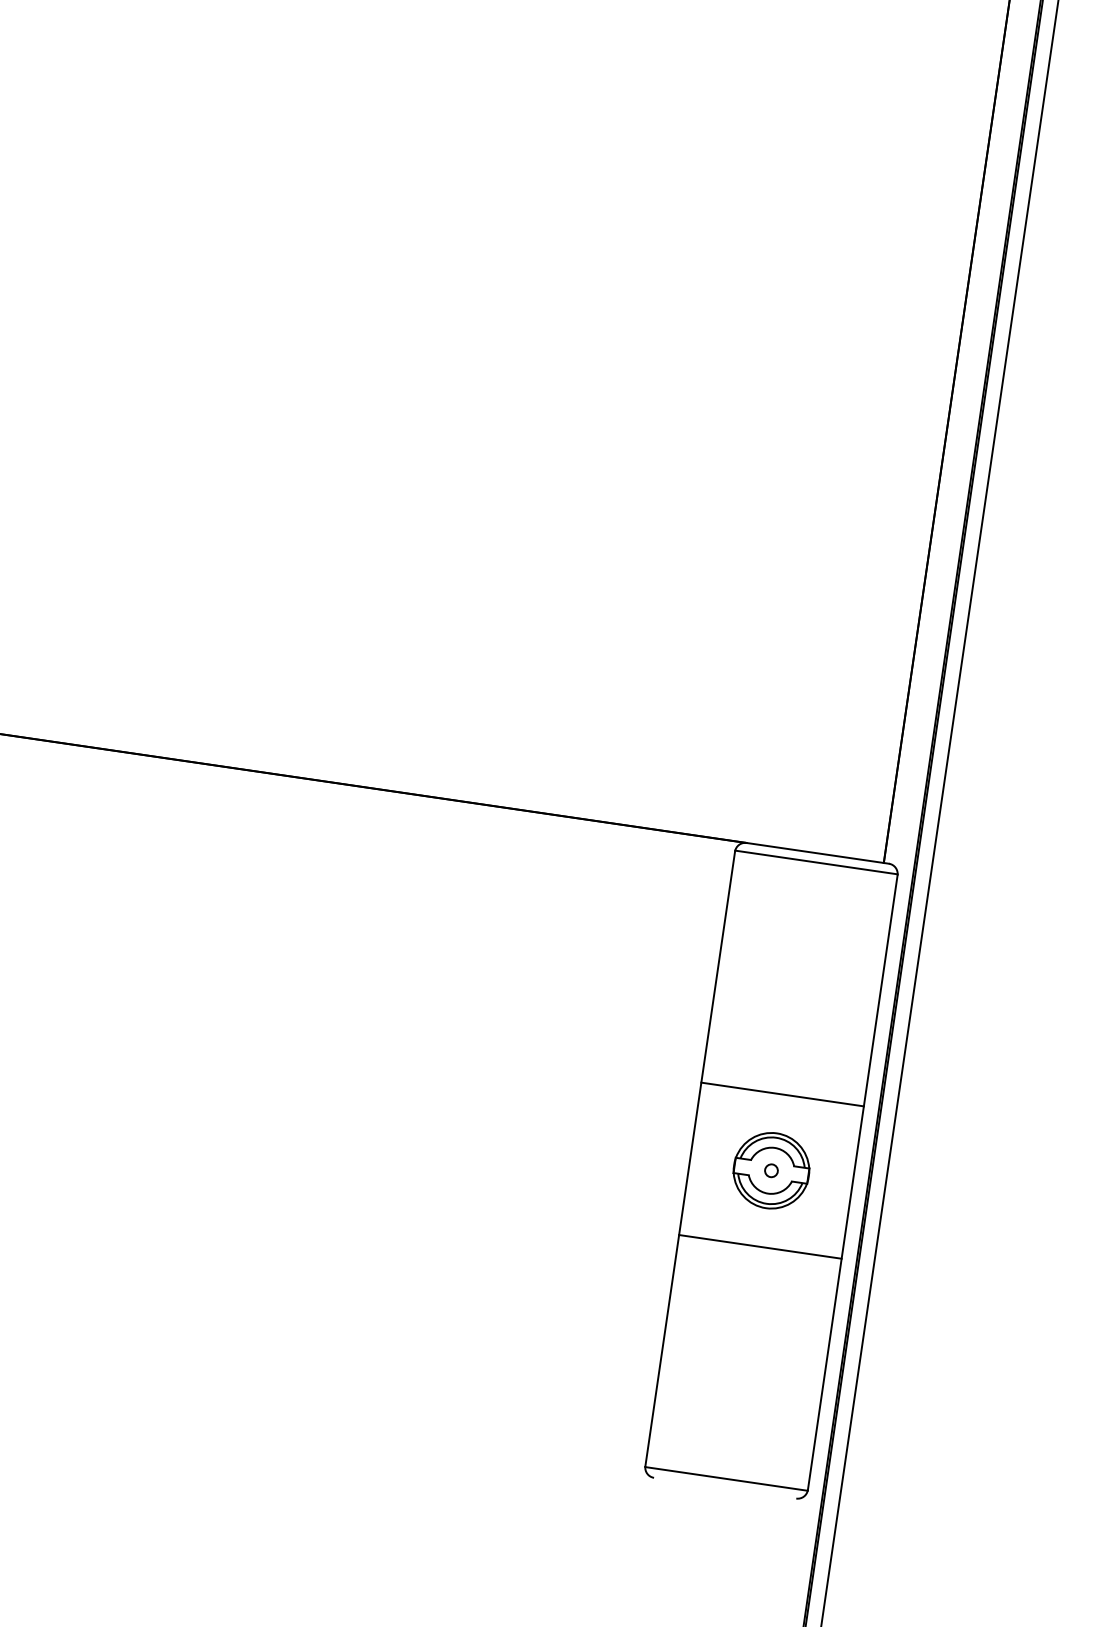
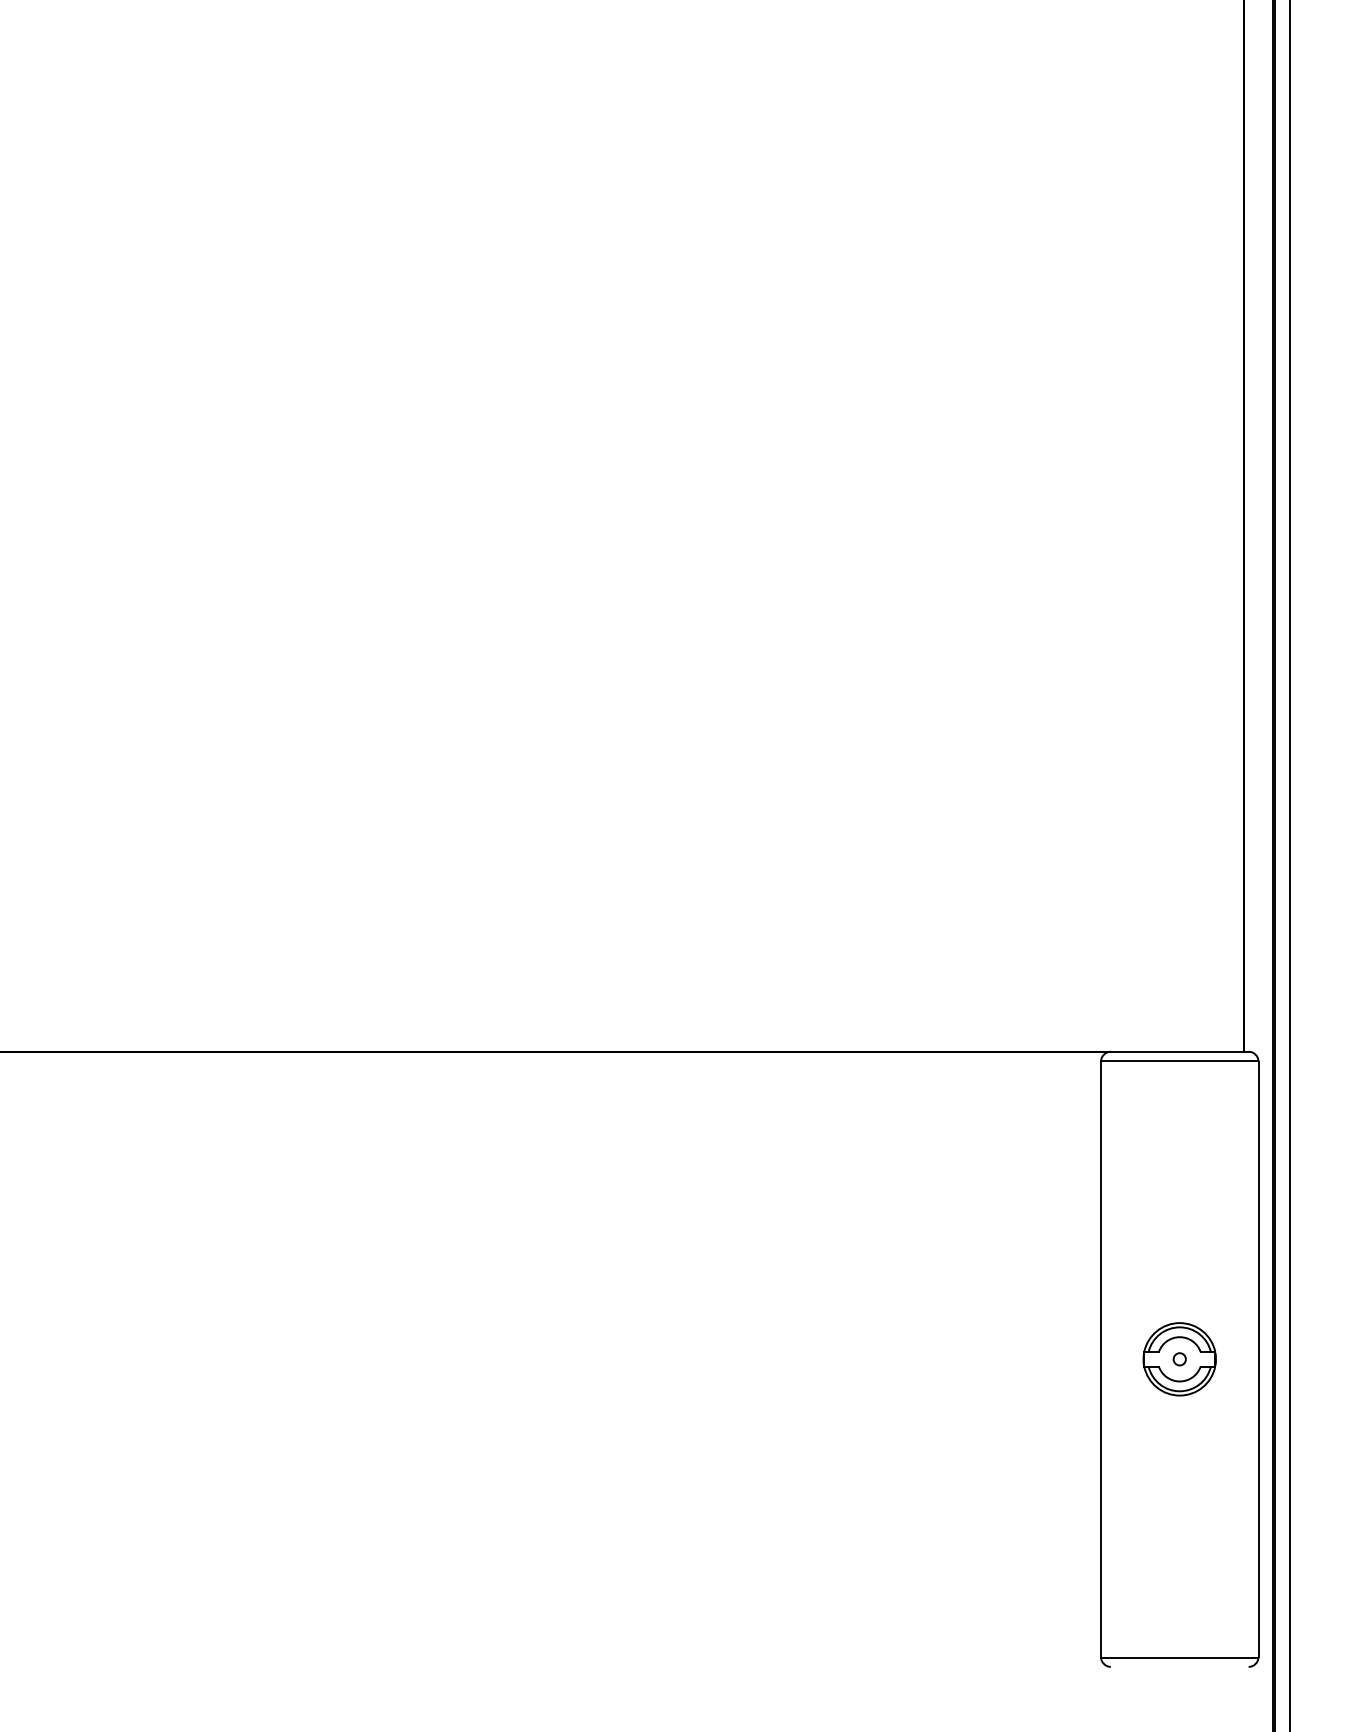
line: (782, 1094) -> (1179, 1285), removed
line: (760, 1247) -> (1179, 1433), removed

